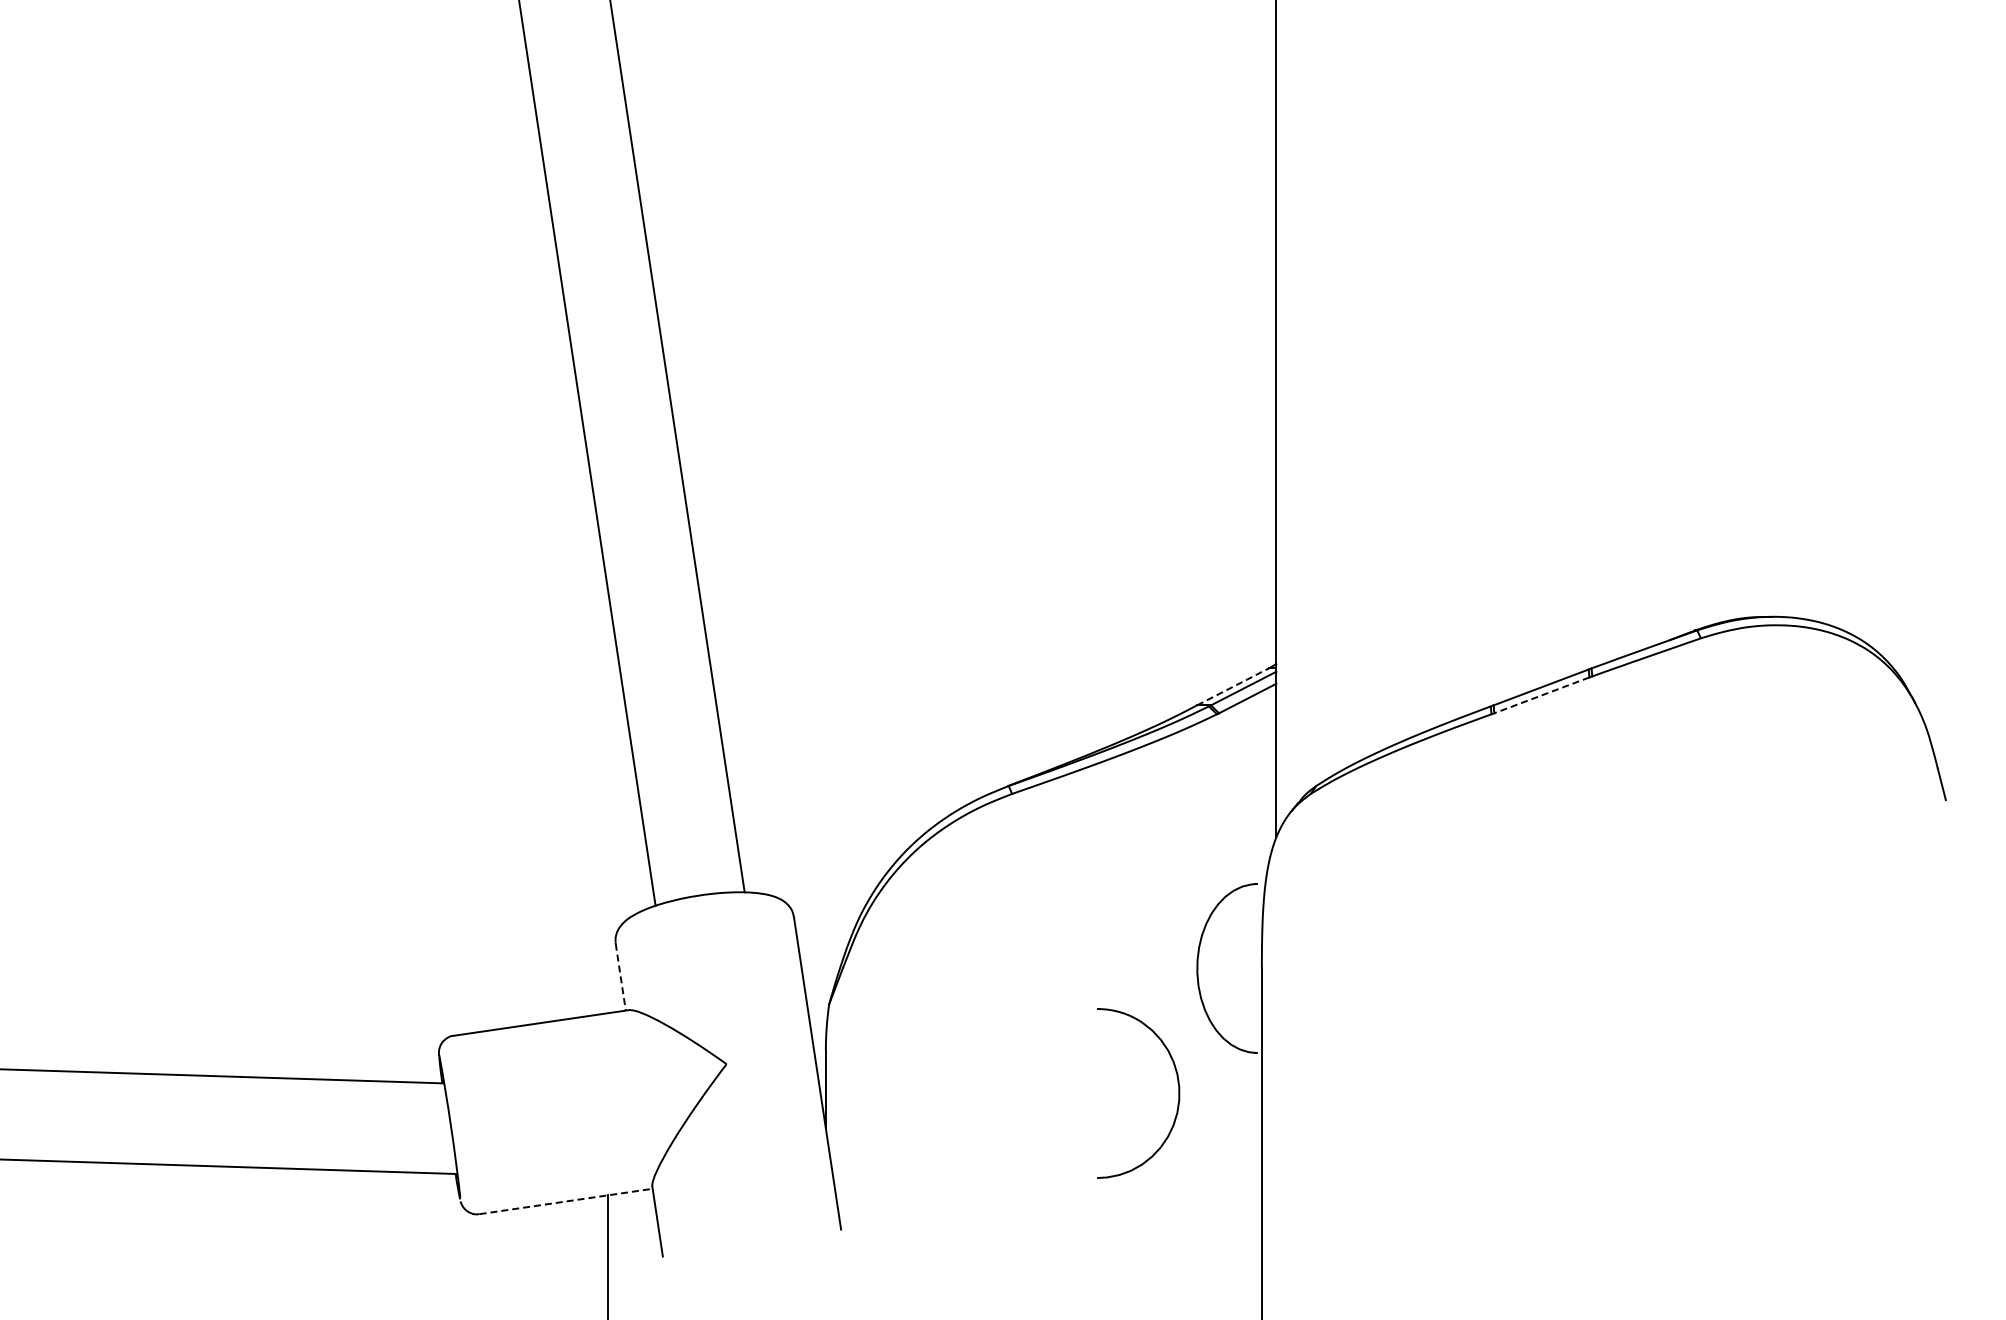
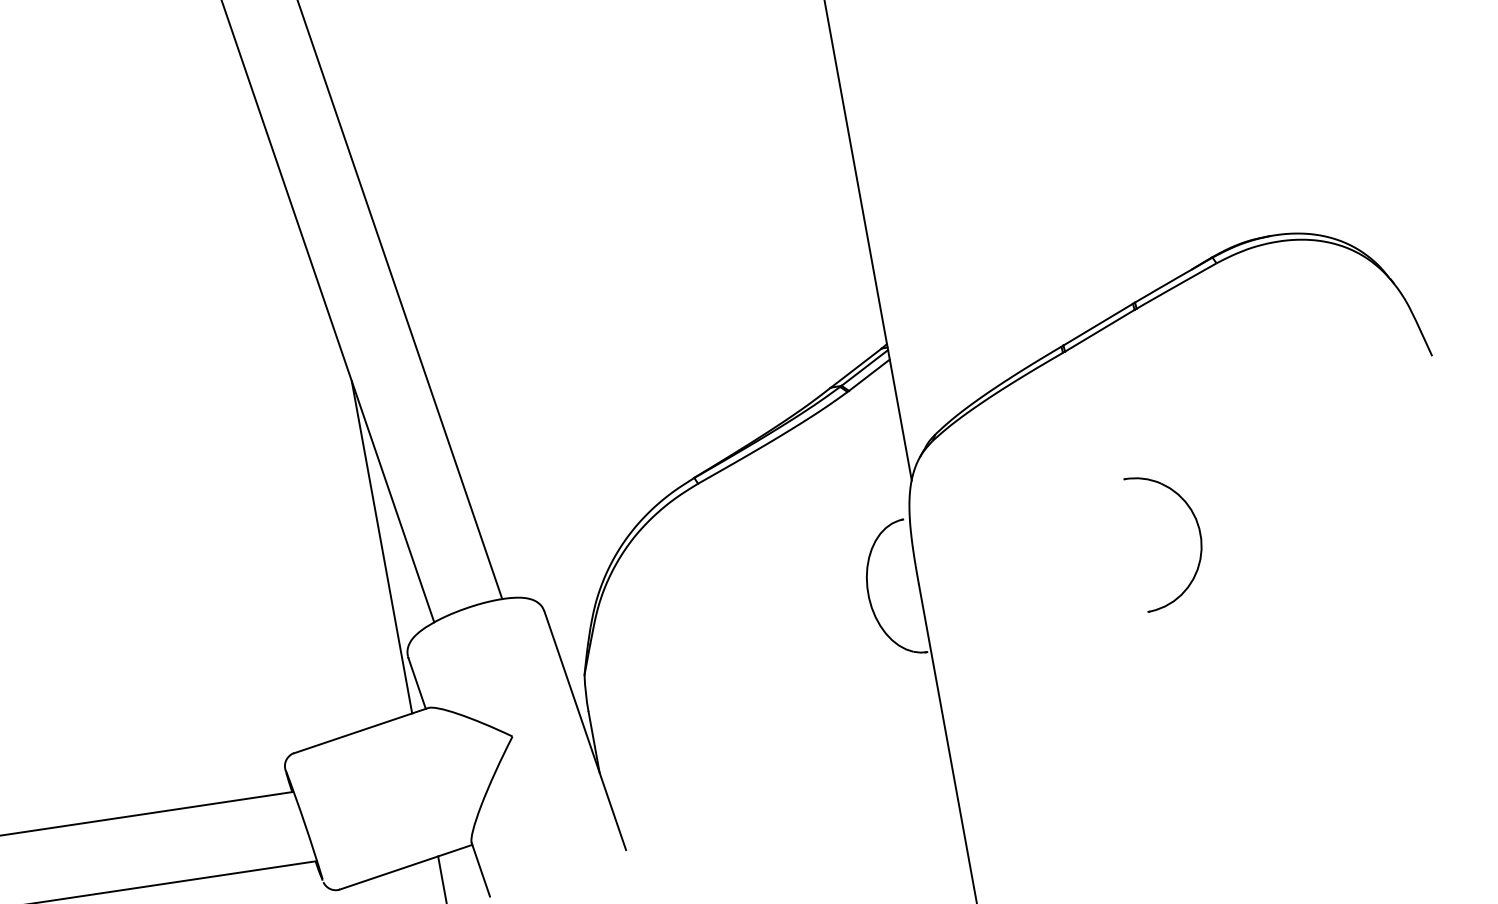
line: (1233, 686) -> (856, 367), dashed -> solid
line: (1541, 695) -> (1099, 330), dashed -> solid
line: (607, 801) -> (381, 547), added
line: (620, 977) -> (416, 683), dashed -> solid
part: (1178, 1093) -> (1199, 534), moved
line: (566, 1201) -> (406, 867), dashed -> solid

